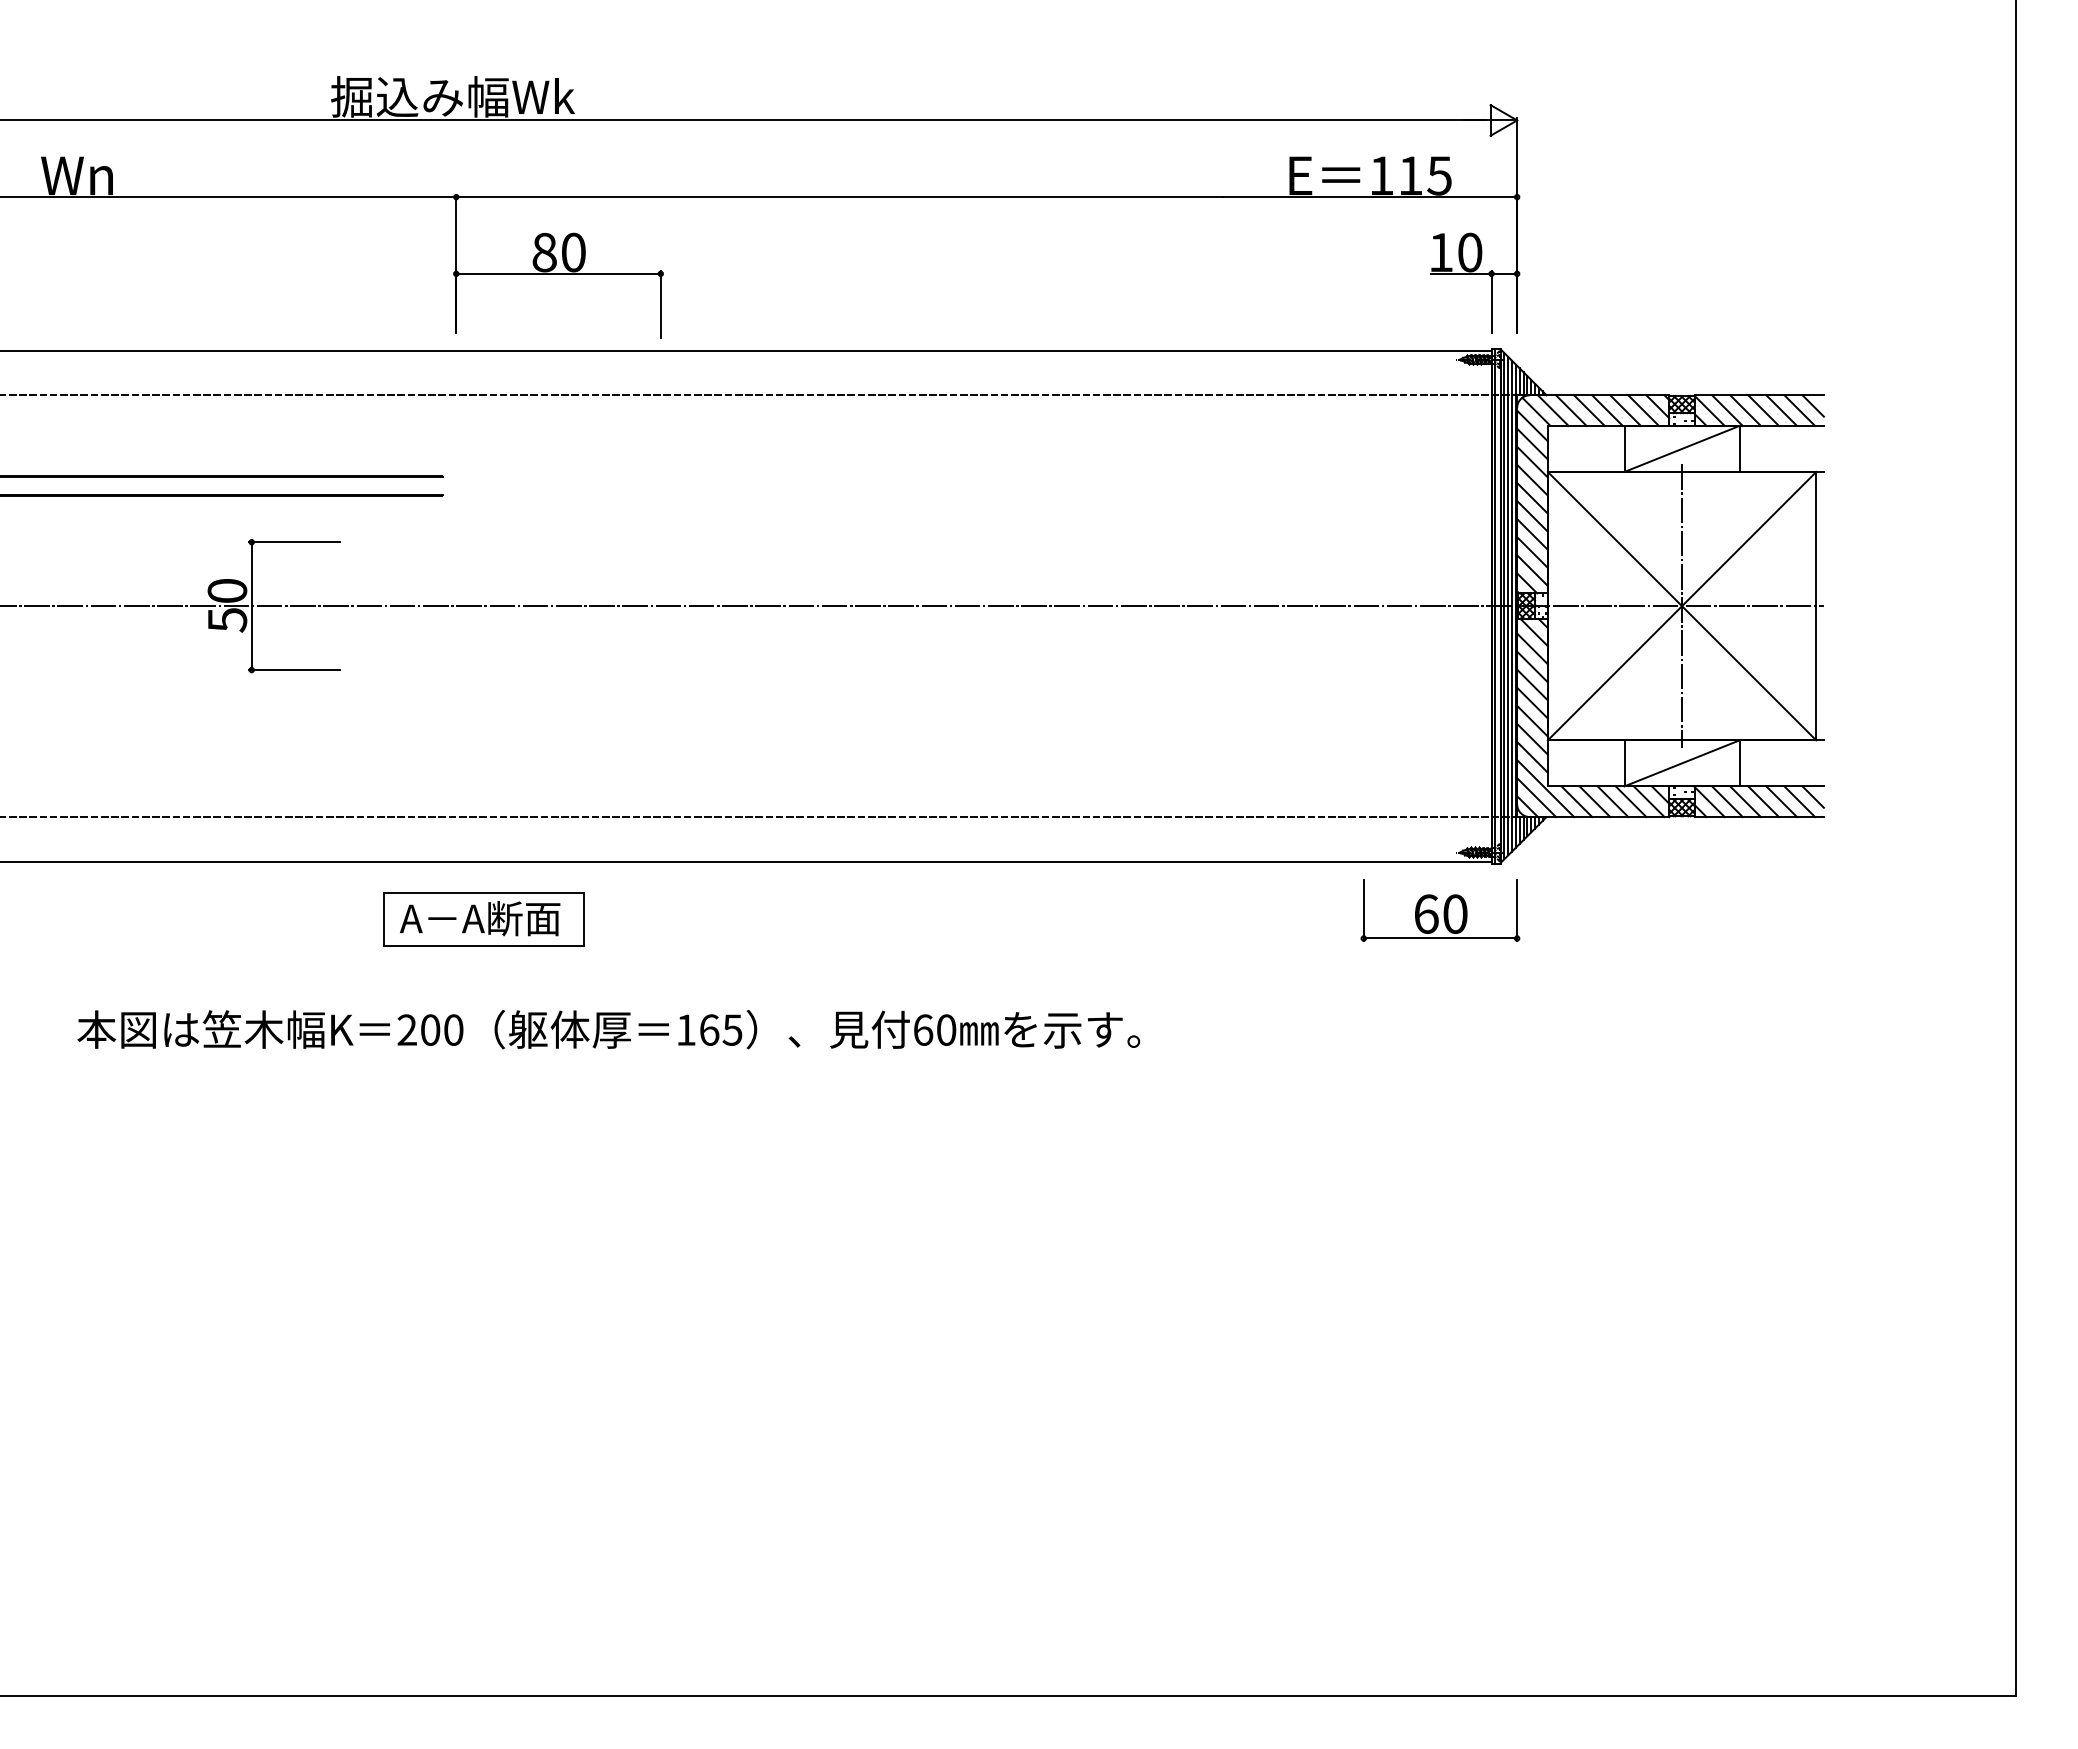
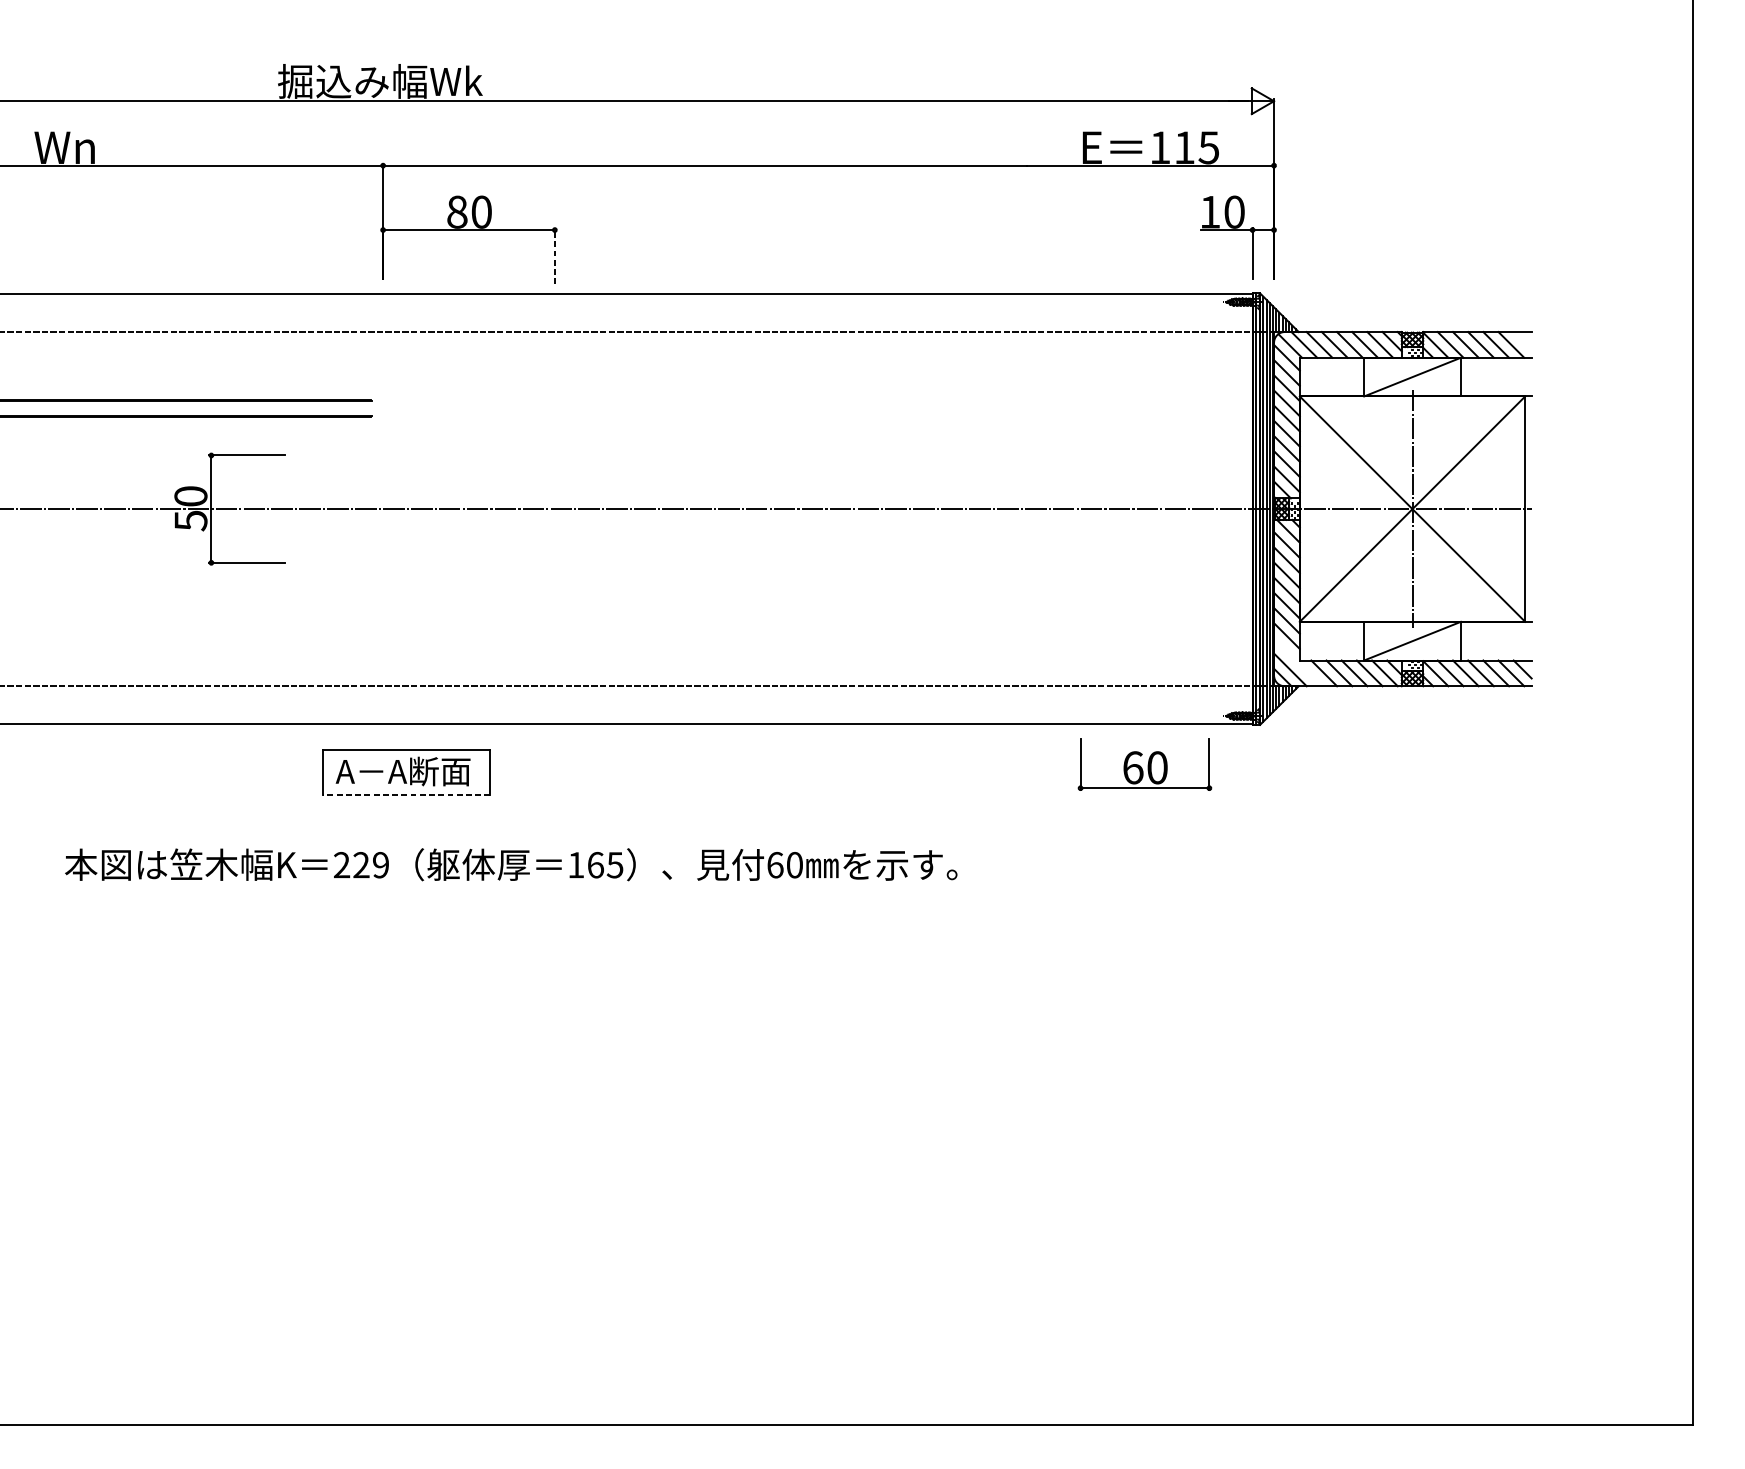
line: (660, 304) -> (554, 255), solid -> dashed
line: (1812, 405) -> (1522, 340), removed
line: (1545, 788) -> (1297, 662), removed
part: (1440, 910) -> (1145, 764), moved
line: (484, 946) -> (406, 794), solid -> dashed
text: (441, 1029) -> (370, 864), 200 -> 229

